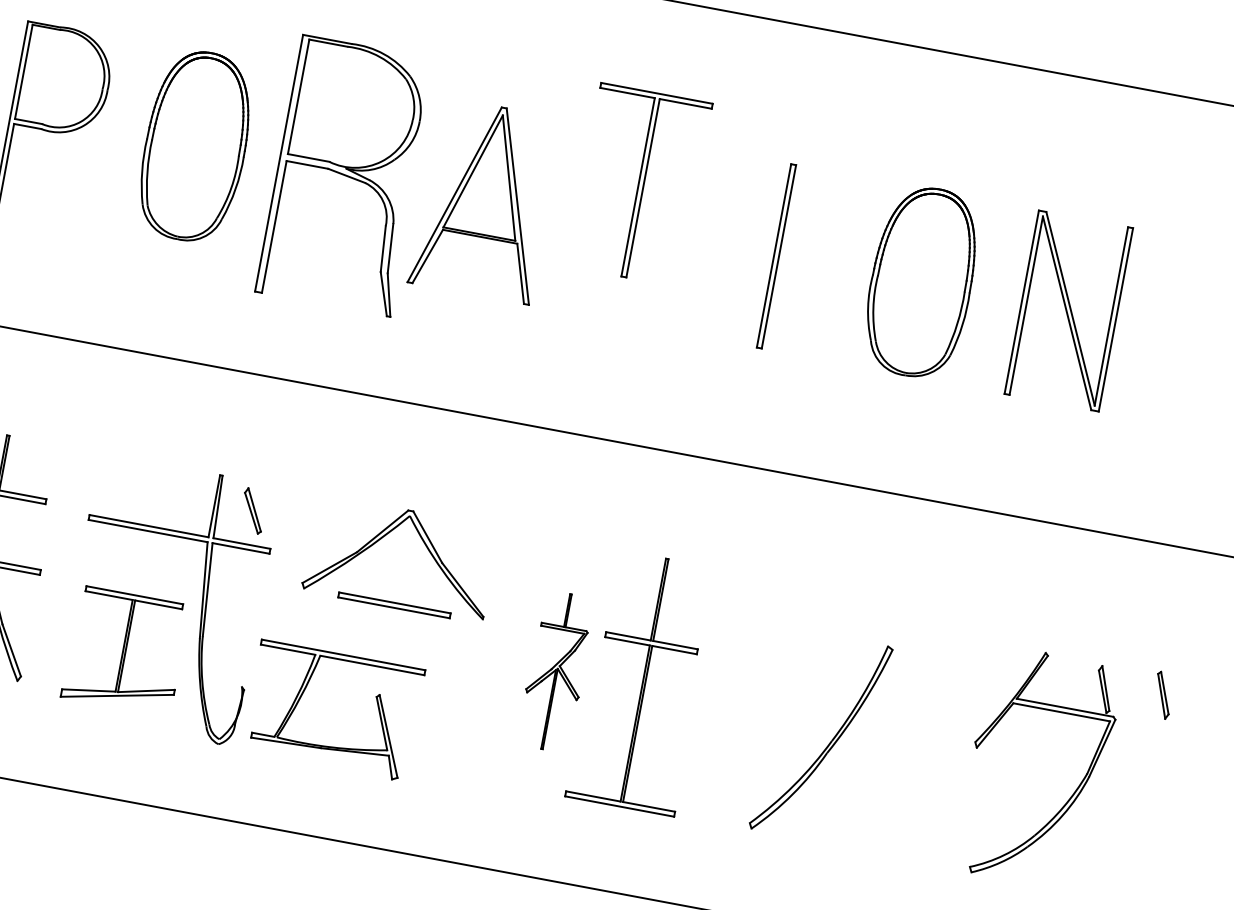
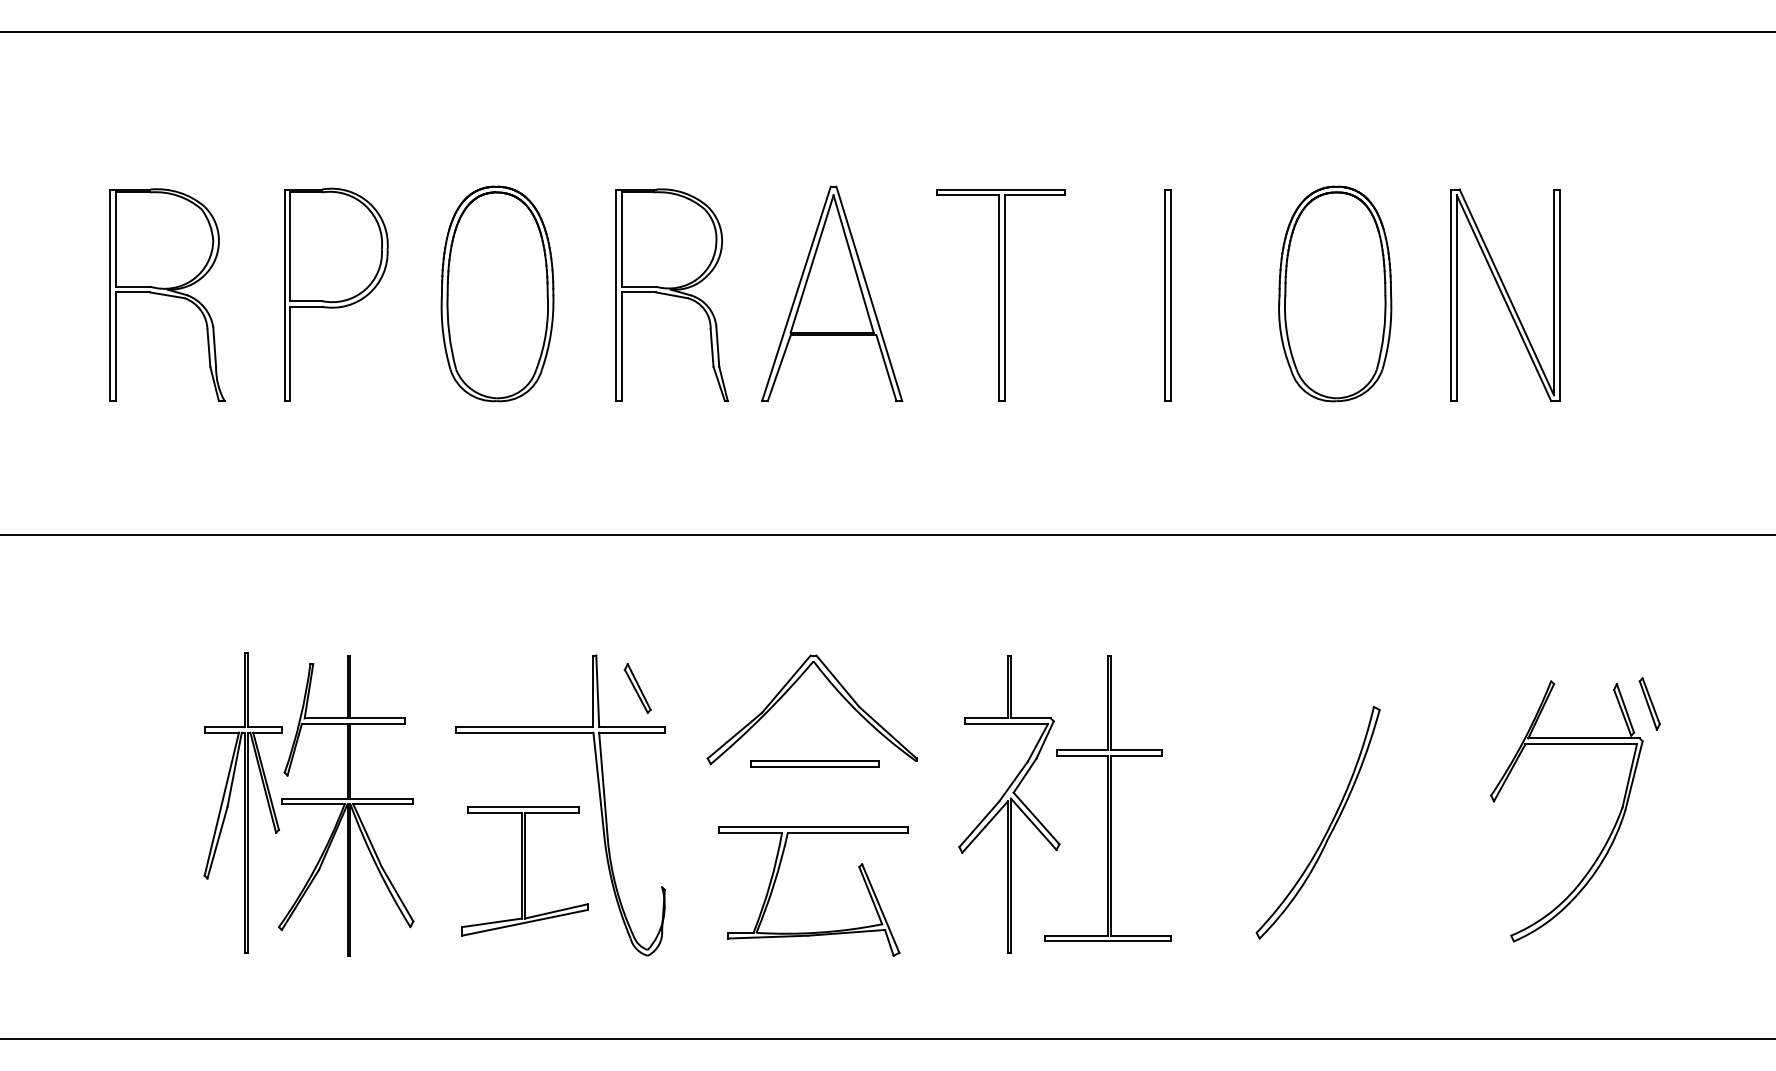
part: (346, 175) -> (671, 295), size x0.71
part: (639, 185) -> (1000, 295), moved
part: (556, 671) -> (1009, 804), size x1.67
part: (1162, 694) -> (1649, 703), moved
part: (302, 695) -> (776, 880), moved

